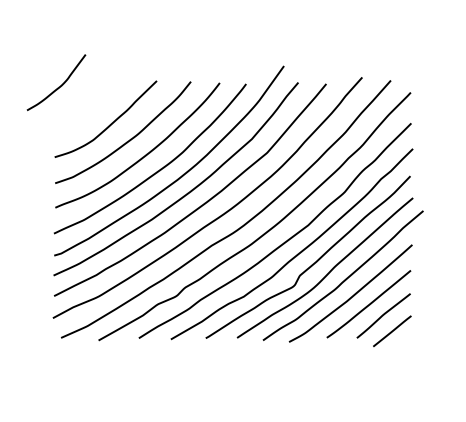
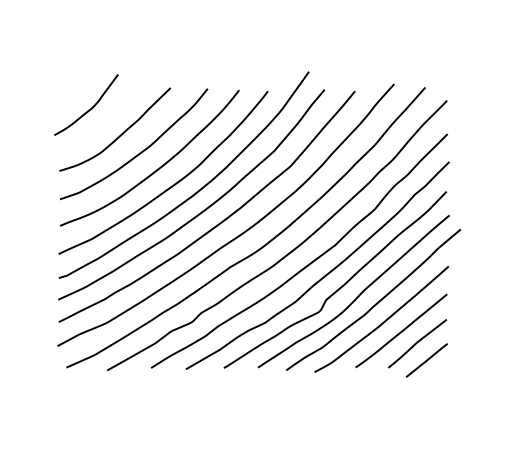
curve: (58, 86) -> (88, 109), moved

